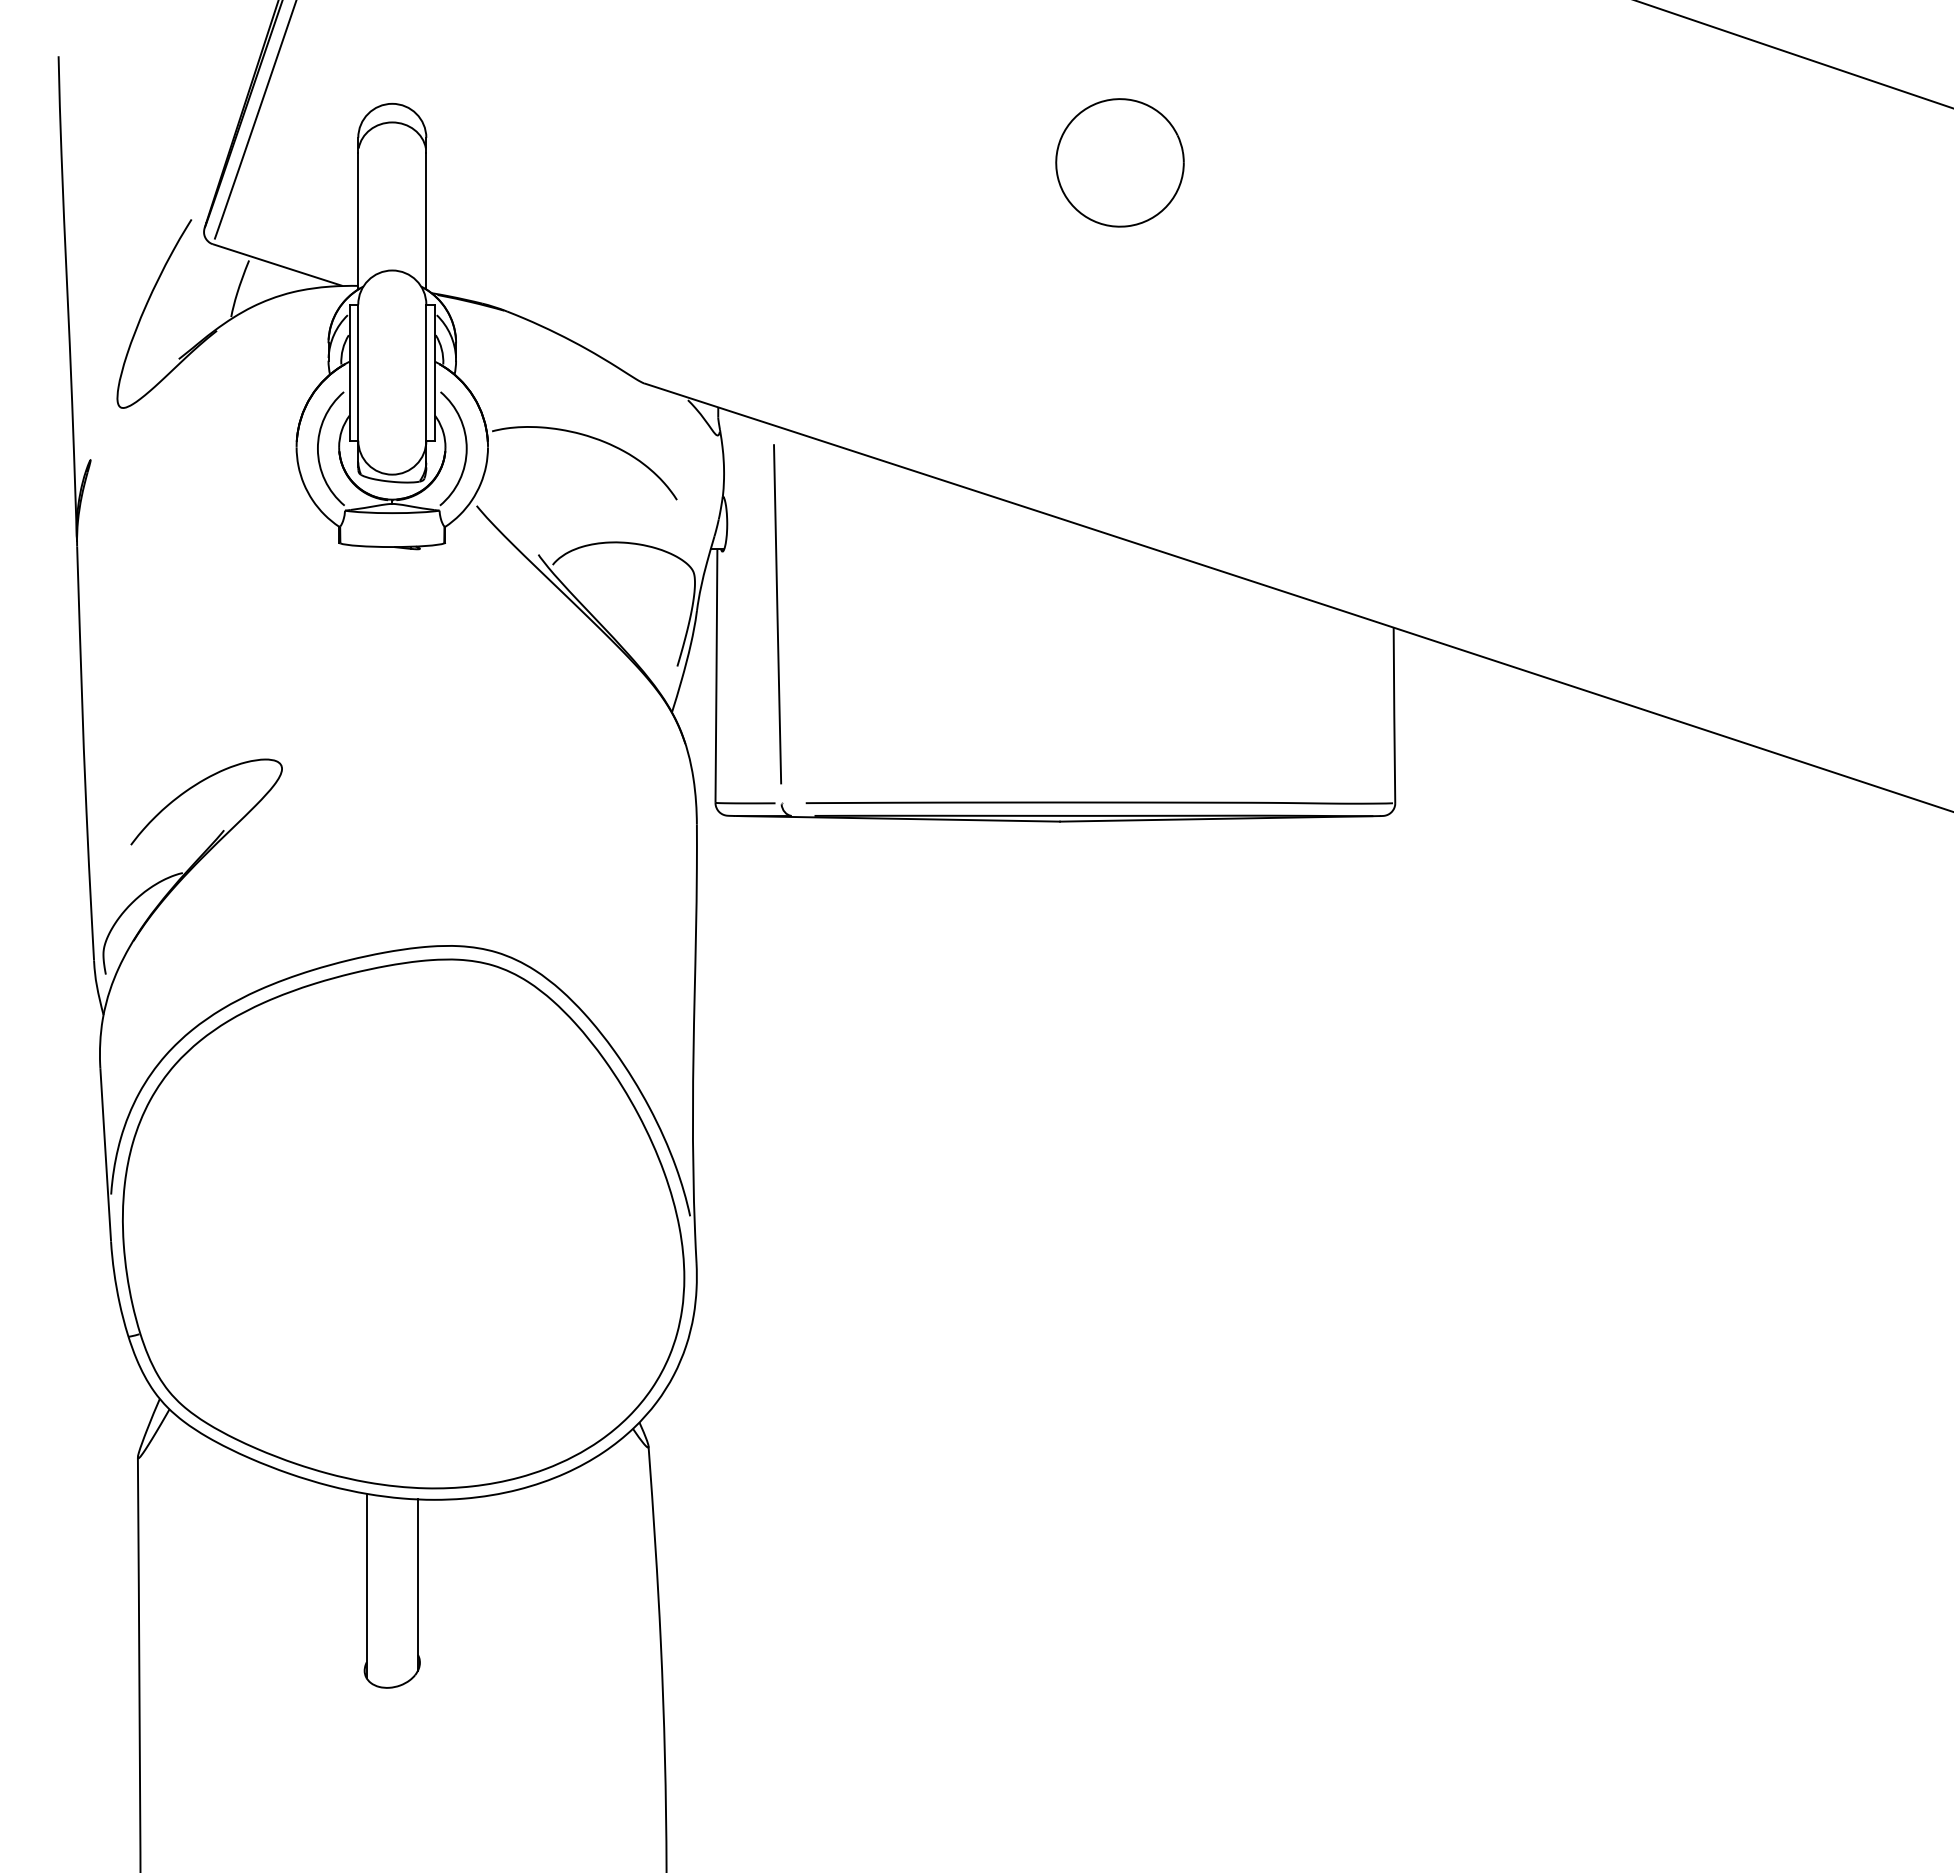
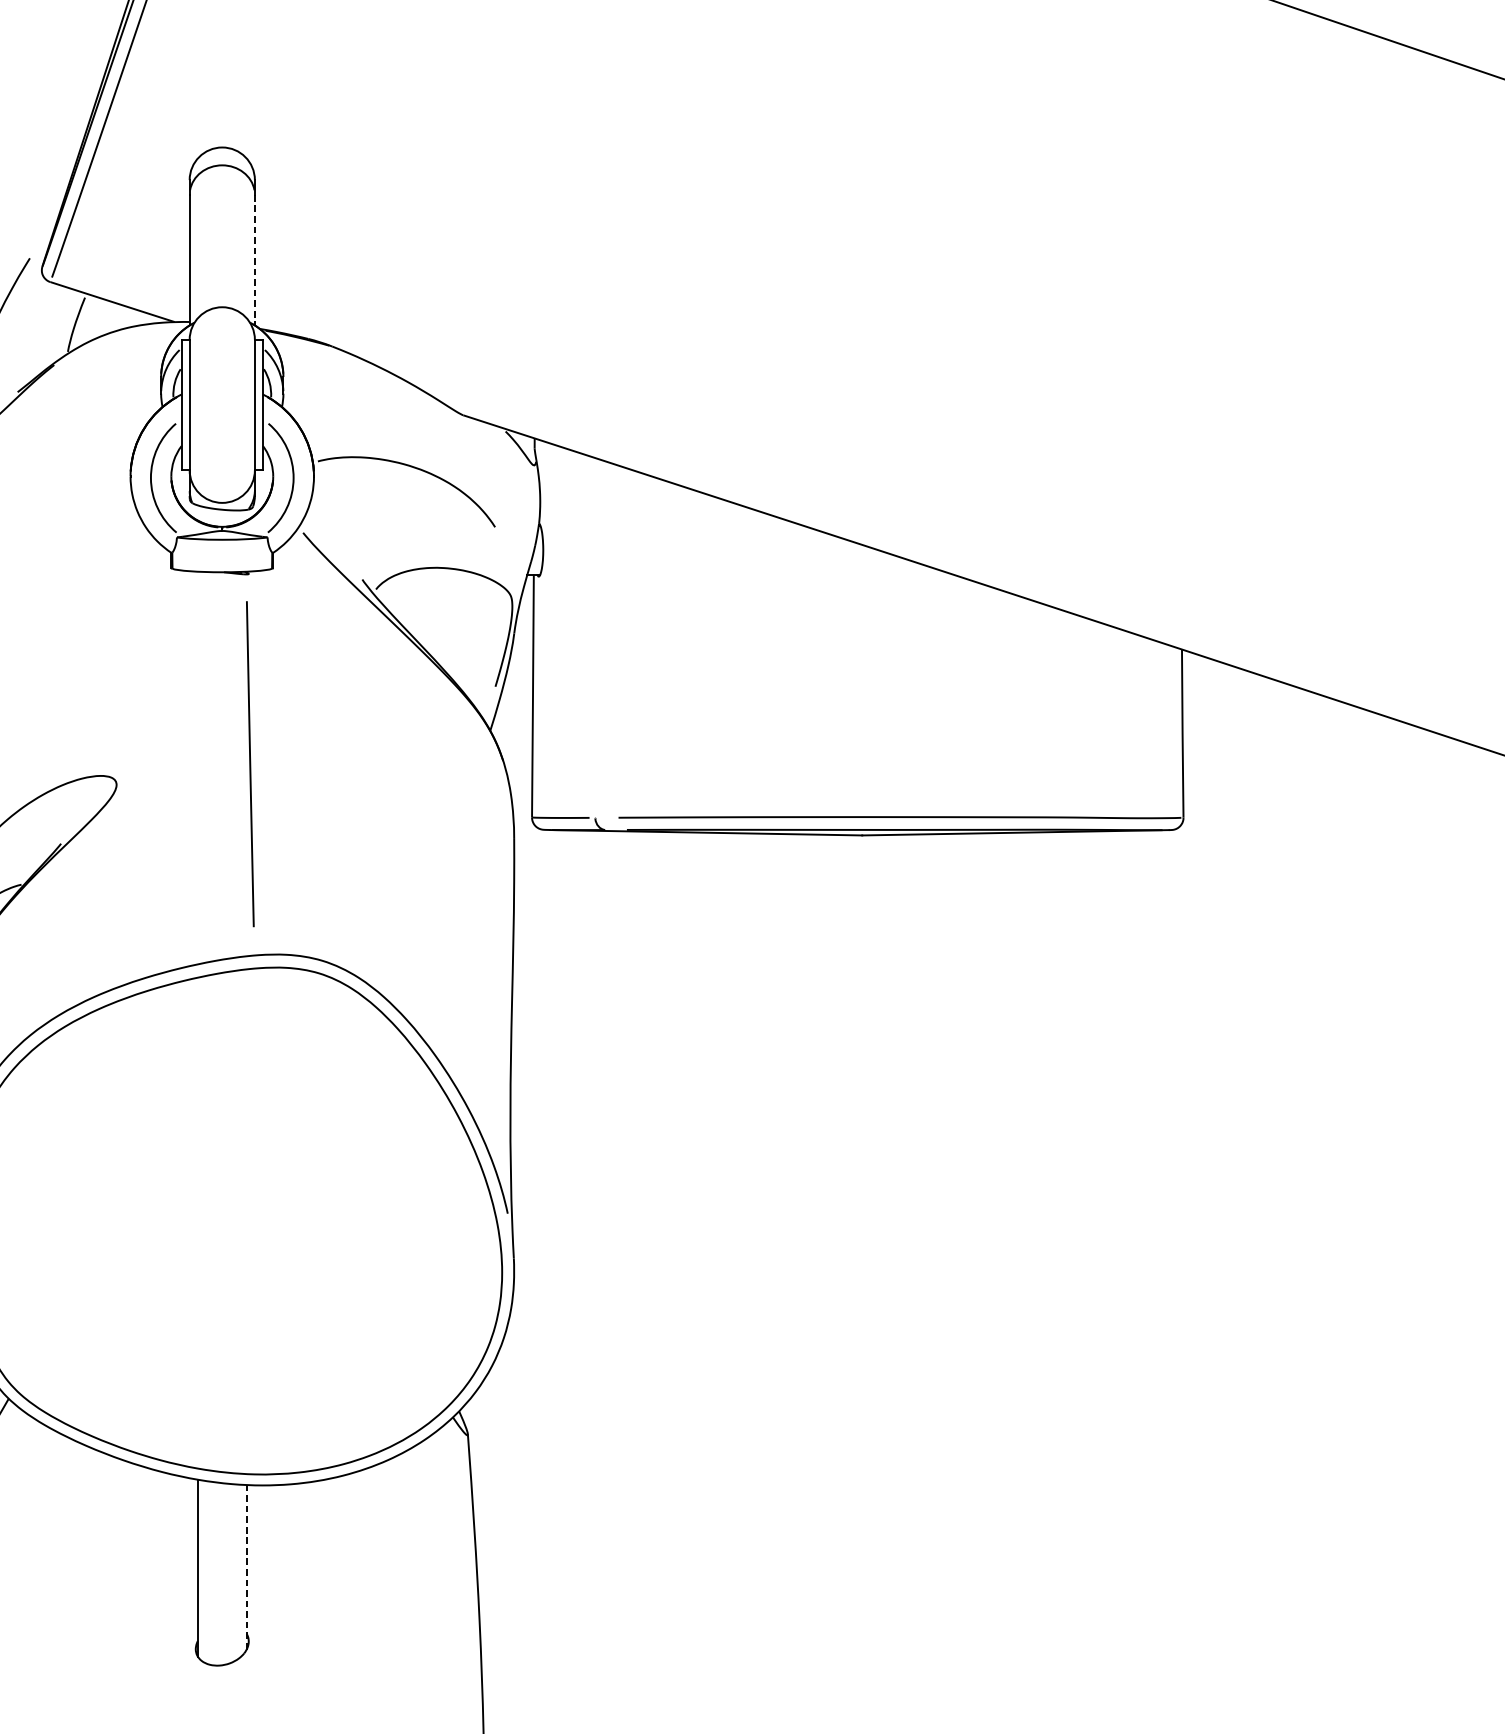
part: (1119, 162) -> (919, 203), removed
line: (426, 221) -> (255, 260), solid -> dashed
line: (777, 614) -> (250, 764), moved
line: (417, 1585) -> (246, 1567), solid -> dashed

